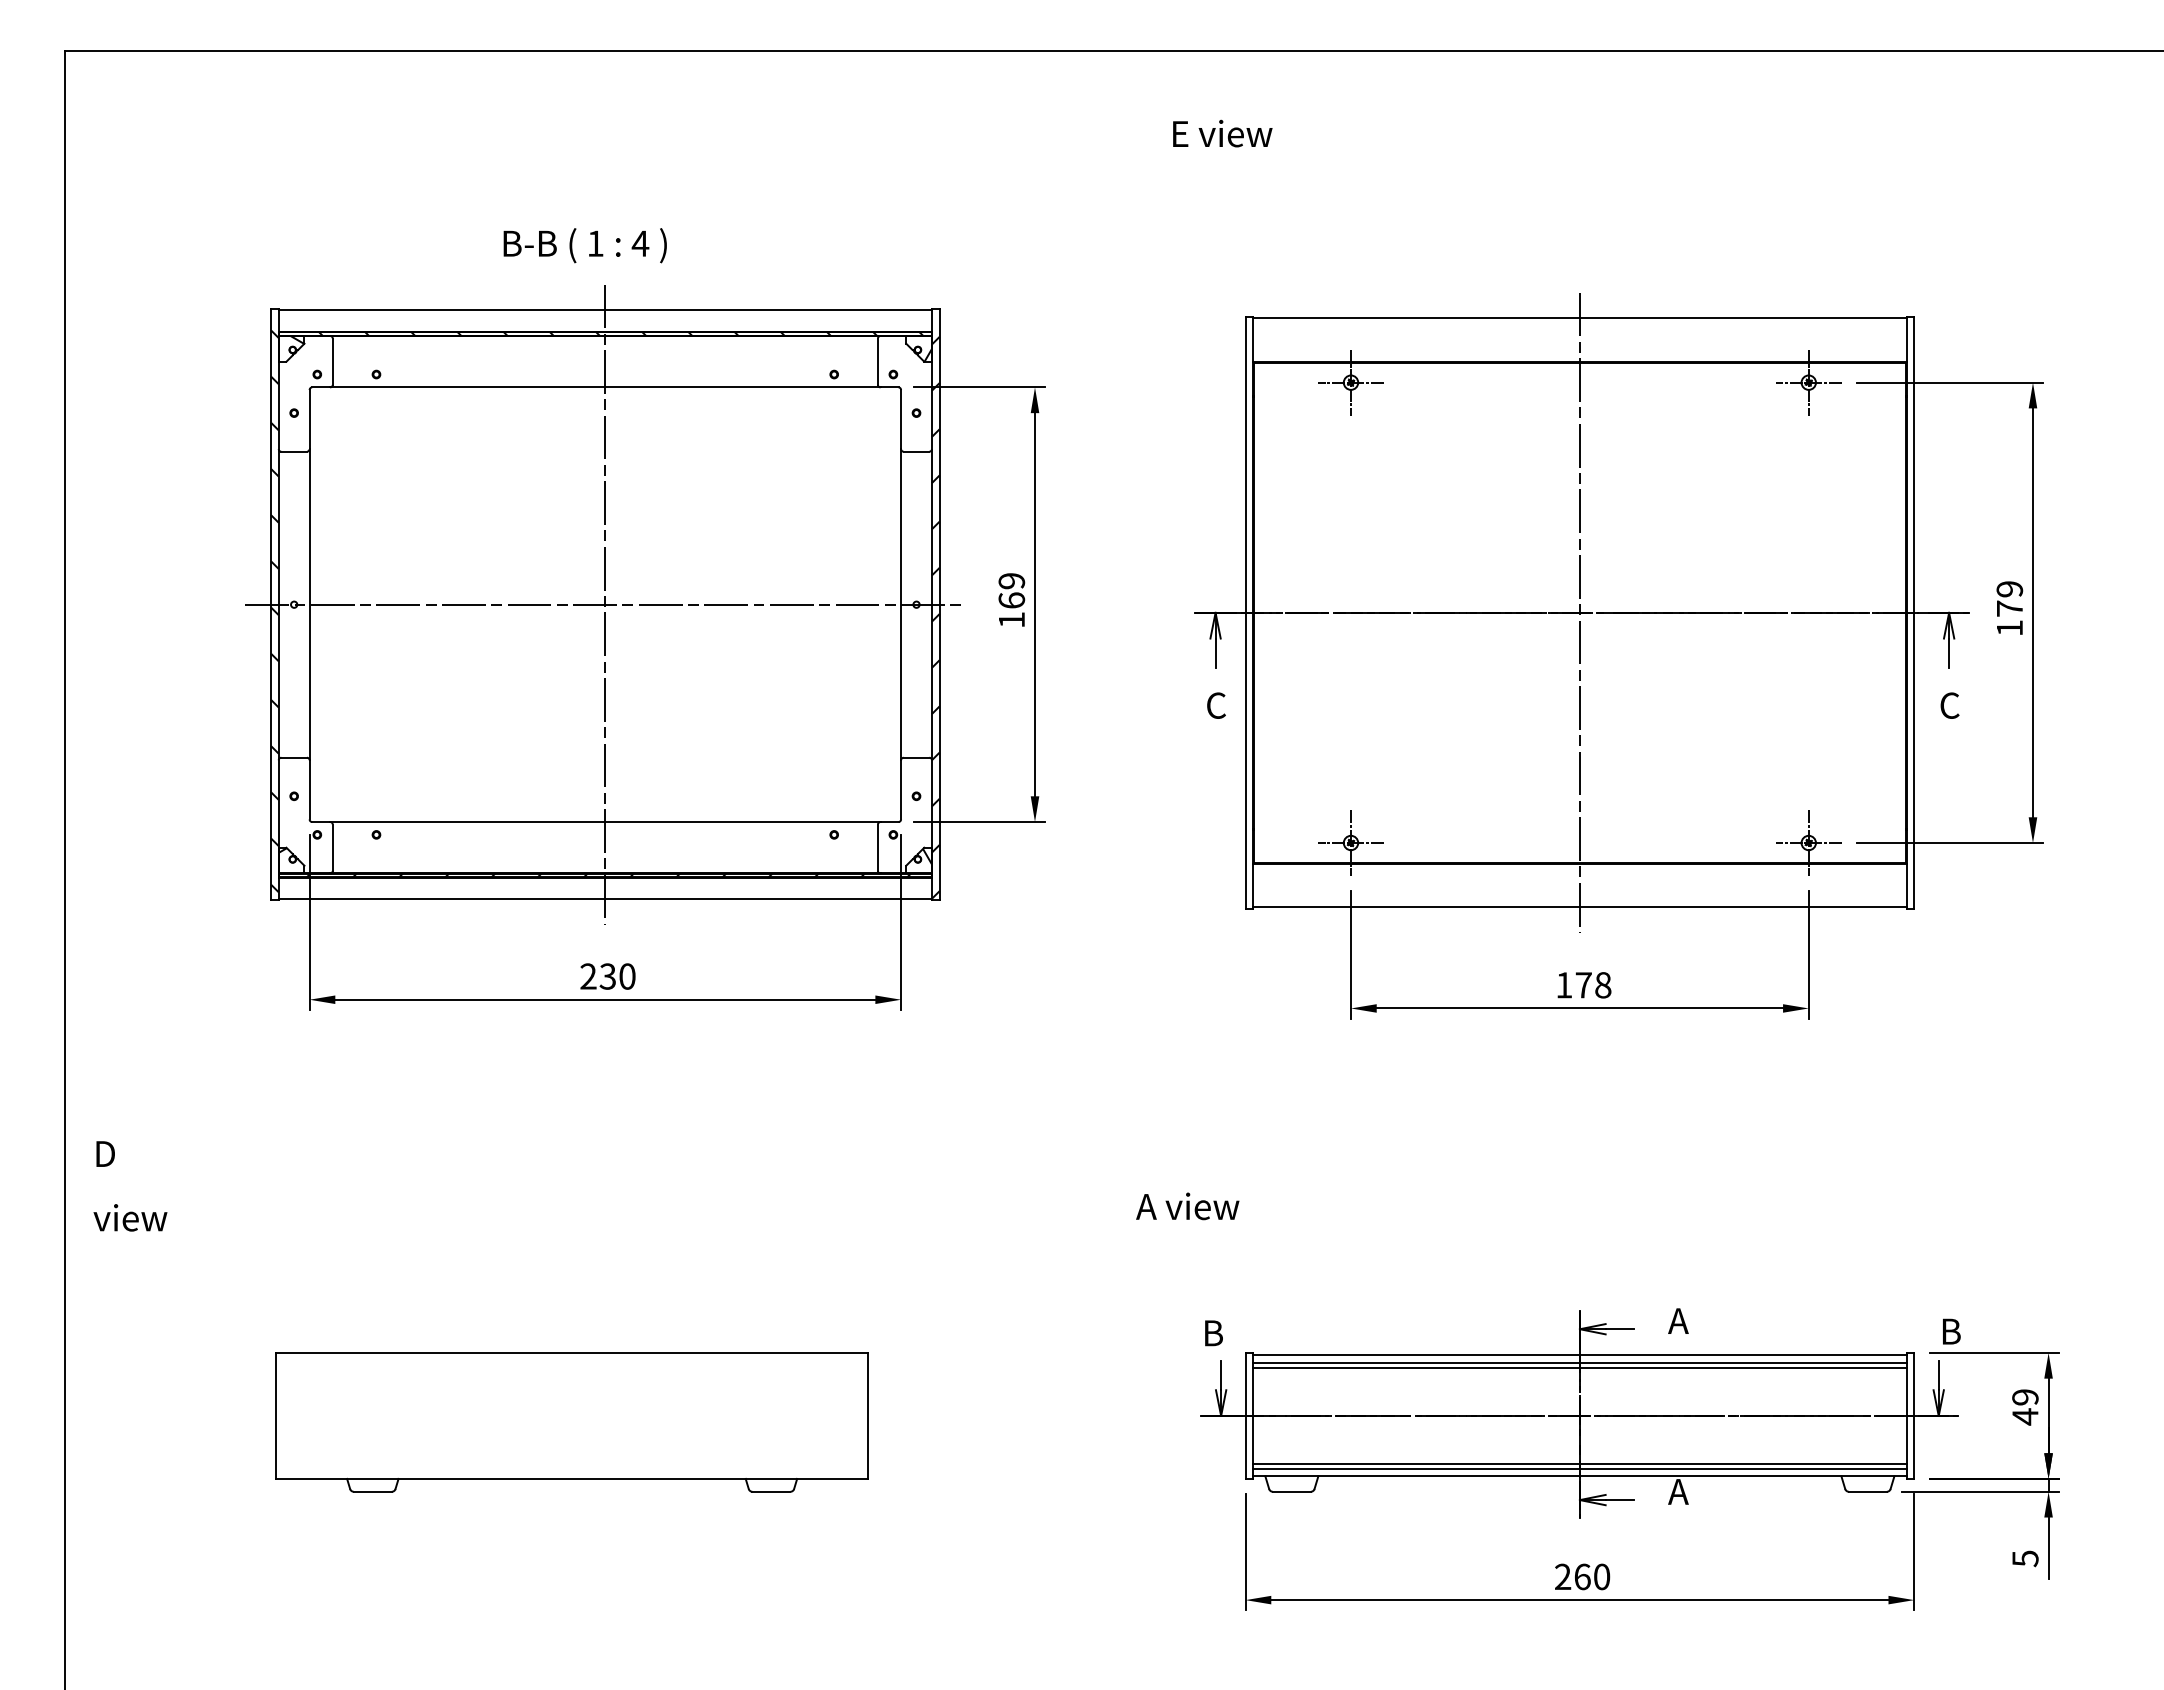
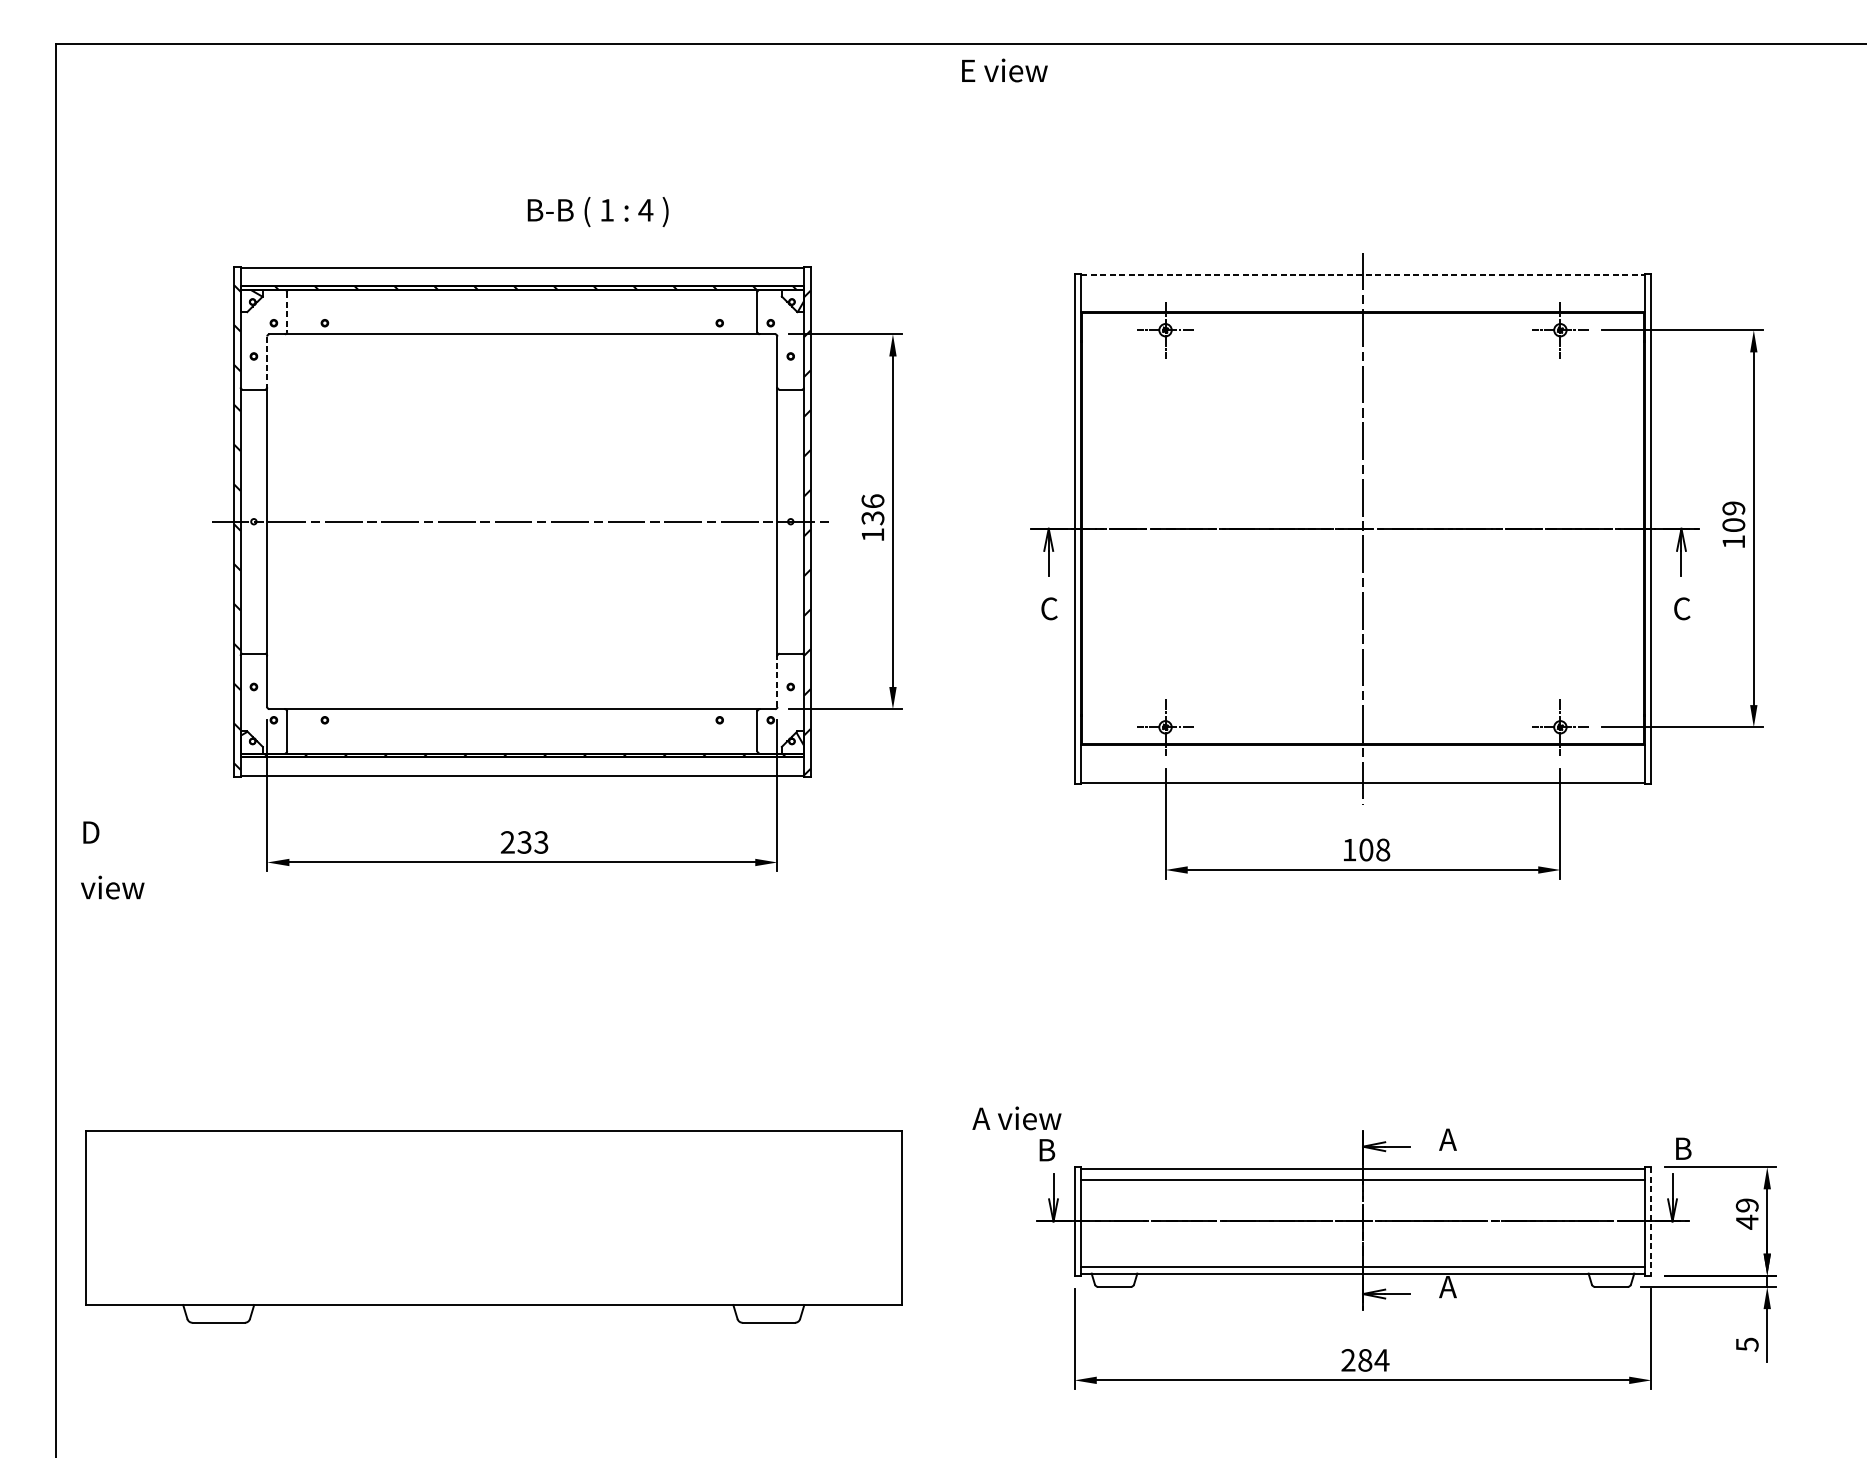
text: (1222, 133) -> (1004, 70), moved
text: (584, 245) -> (597, 211), moved
line: (1579, 318) -> (1362, 274), solid -> dashed
line: (332, 362) -> (286, 312), solid -> dashed
line: (309, 419) -> (267, 361), solid -> dashed
text: (1011, 590) -> (872, 509), 169 -> 136
line: (605, 604) -> (522, 521), removed
text: (2009, 608) -> (1733, 524), 179 -> 109
line: (901, 789) -> (777, 681), solid -> dashed
text: (627, 976) -> (541, 842), 230 -> 233
text: (1583, 985) -> (1366, 850), 178 -> 108
text: (130, 1186) -> (112, 860), moved
text: (1187, 1206) -> (1016, 1118), moved
line: (1579, 1363) -> (1362, 1176), removed
line: (1914, 1416) -> (1651, 1221), solid -> dashed
part: (571, 1422) -> (493, 1227), size x1.6
line: (1579, 1463) -> (1362, 1262), removed
text: (1592, 1576) -> (1373, 1359), 260 -> 284

